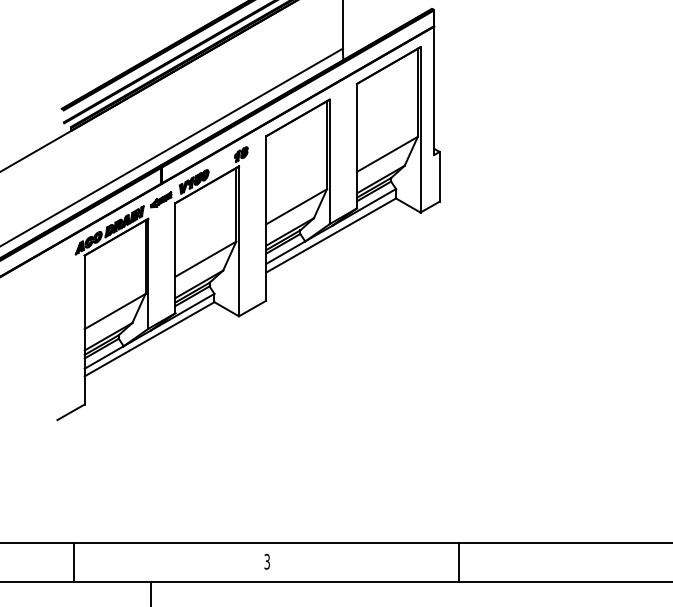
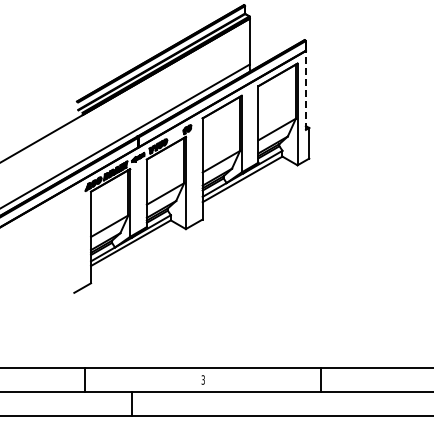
line: (433, 90) -> (305, 90), solid -> dashed

